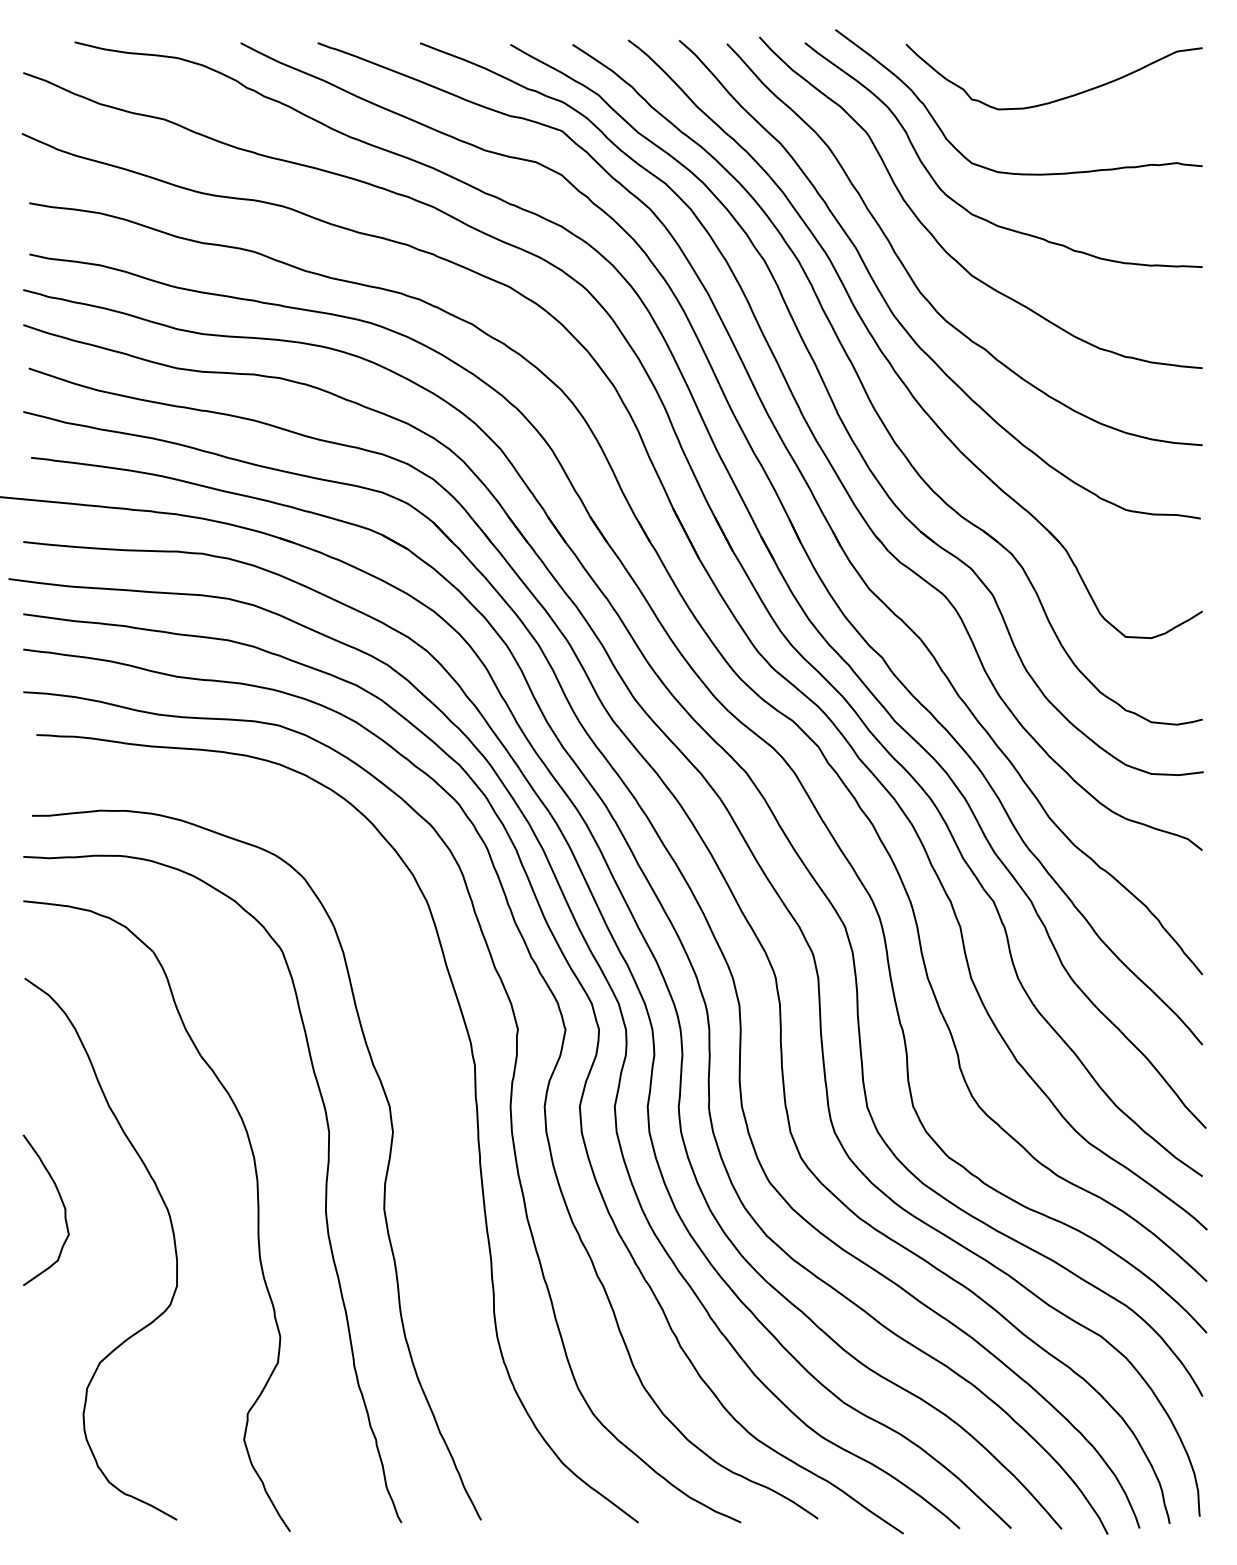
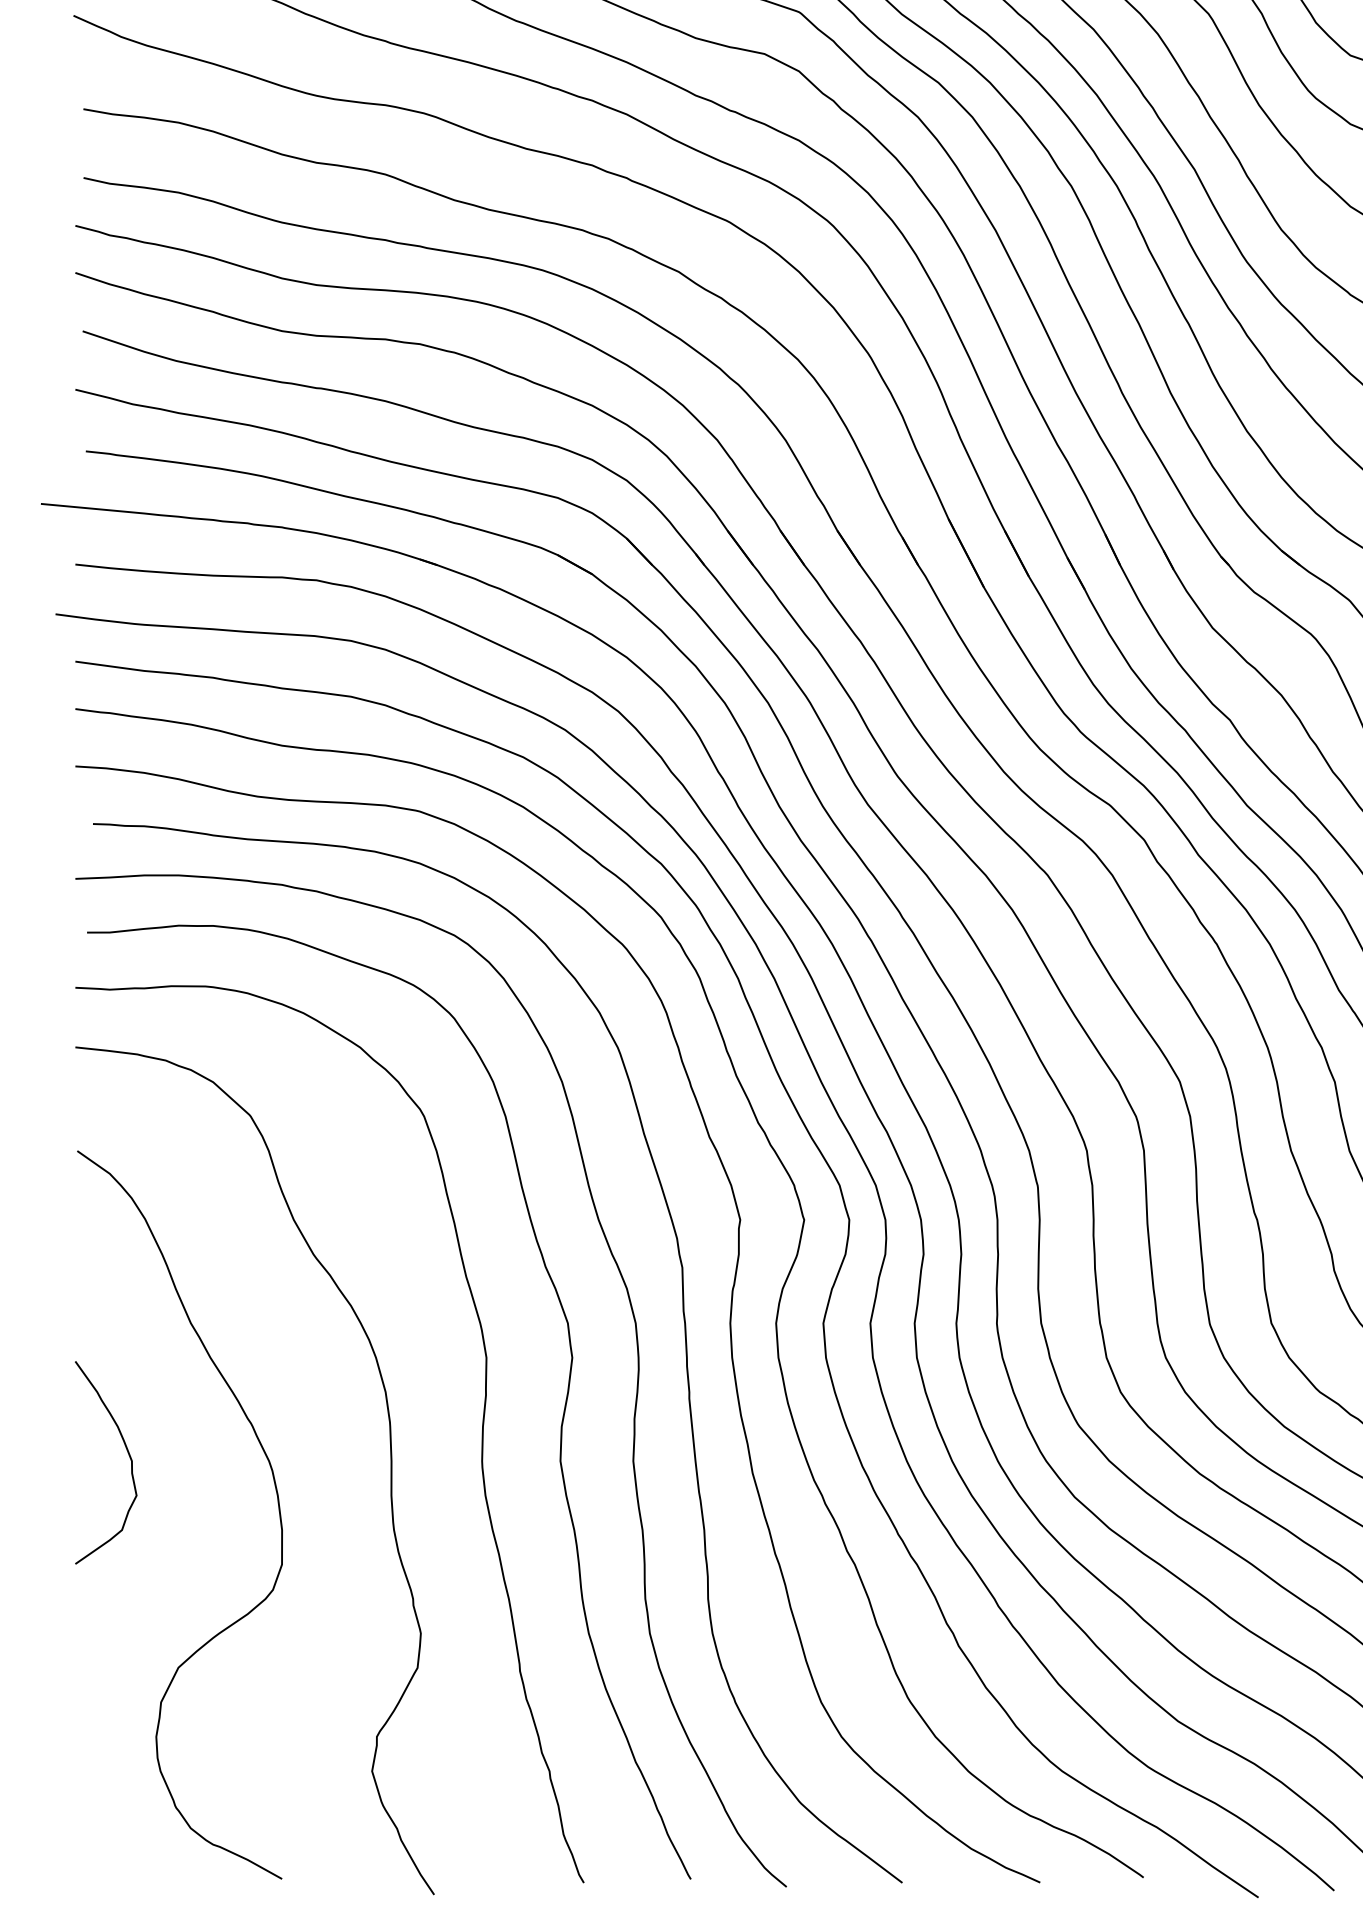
curve: (439, 1163) -> (634, 1399), added

